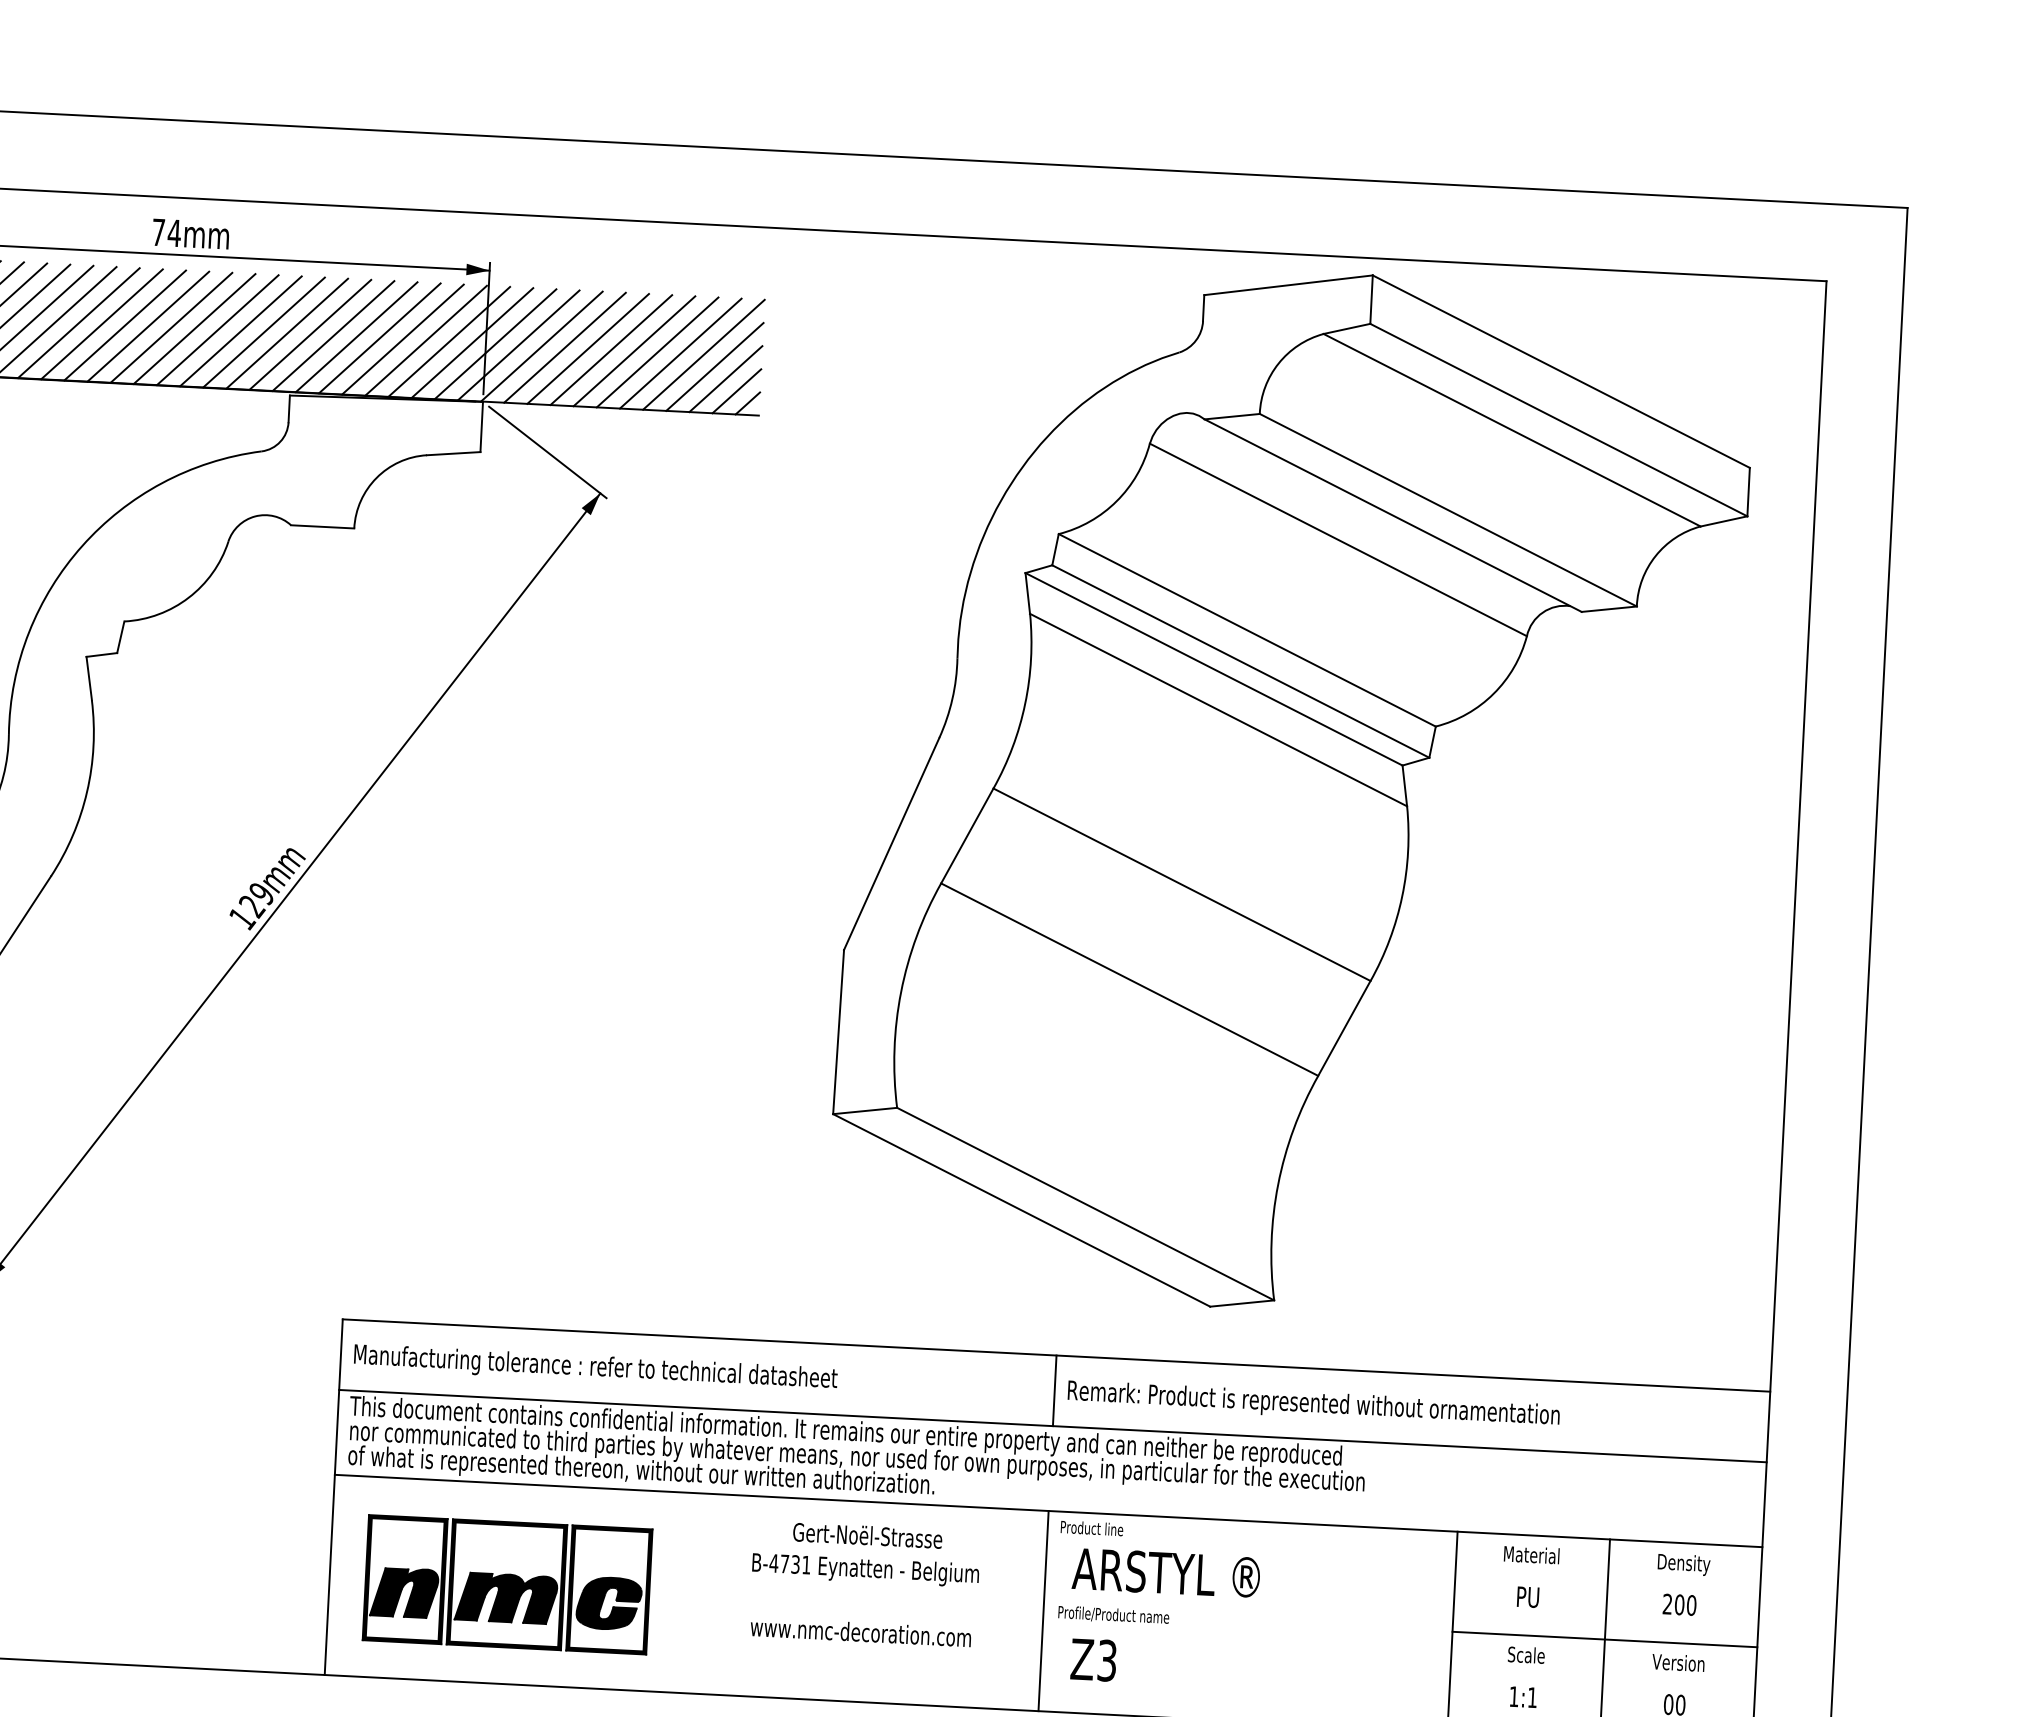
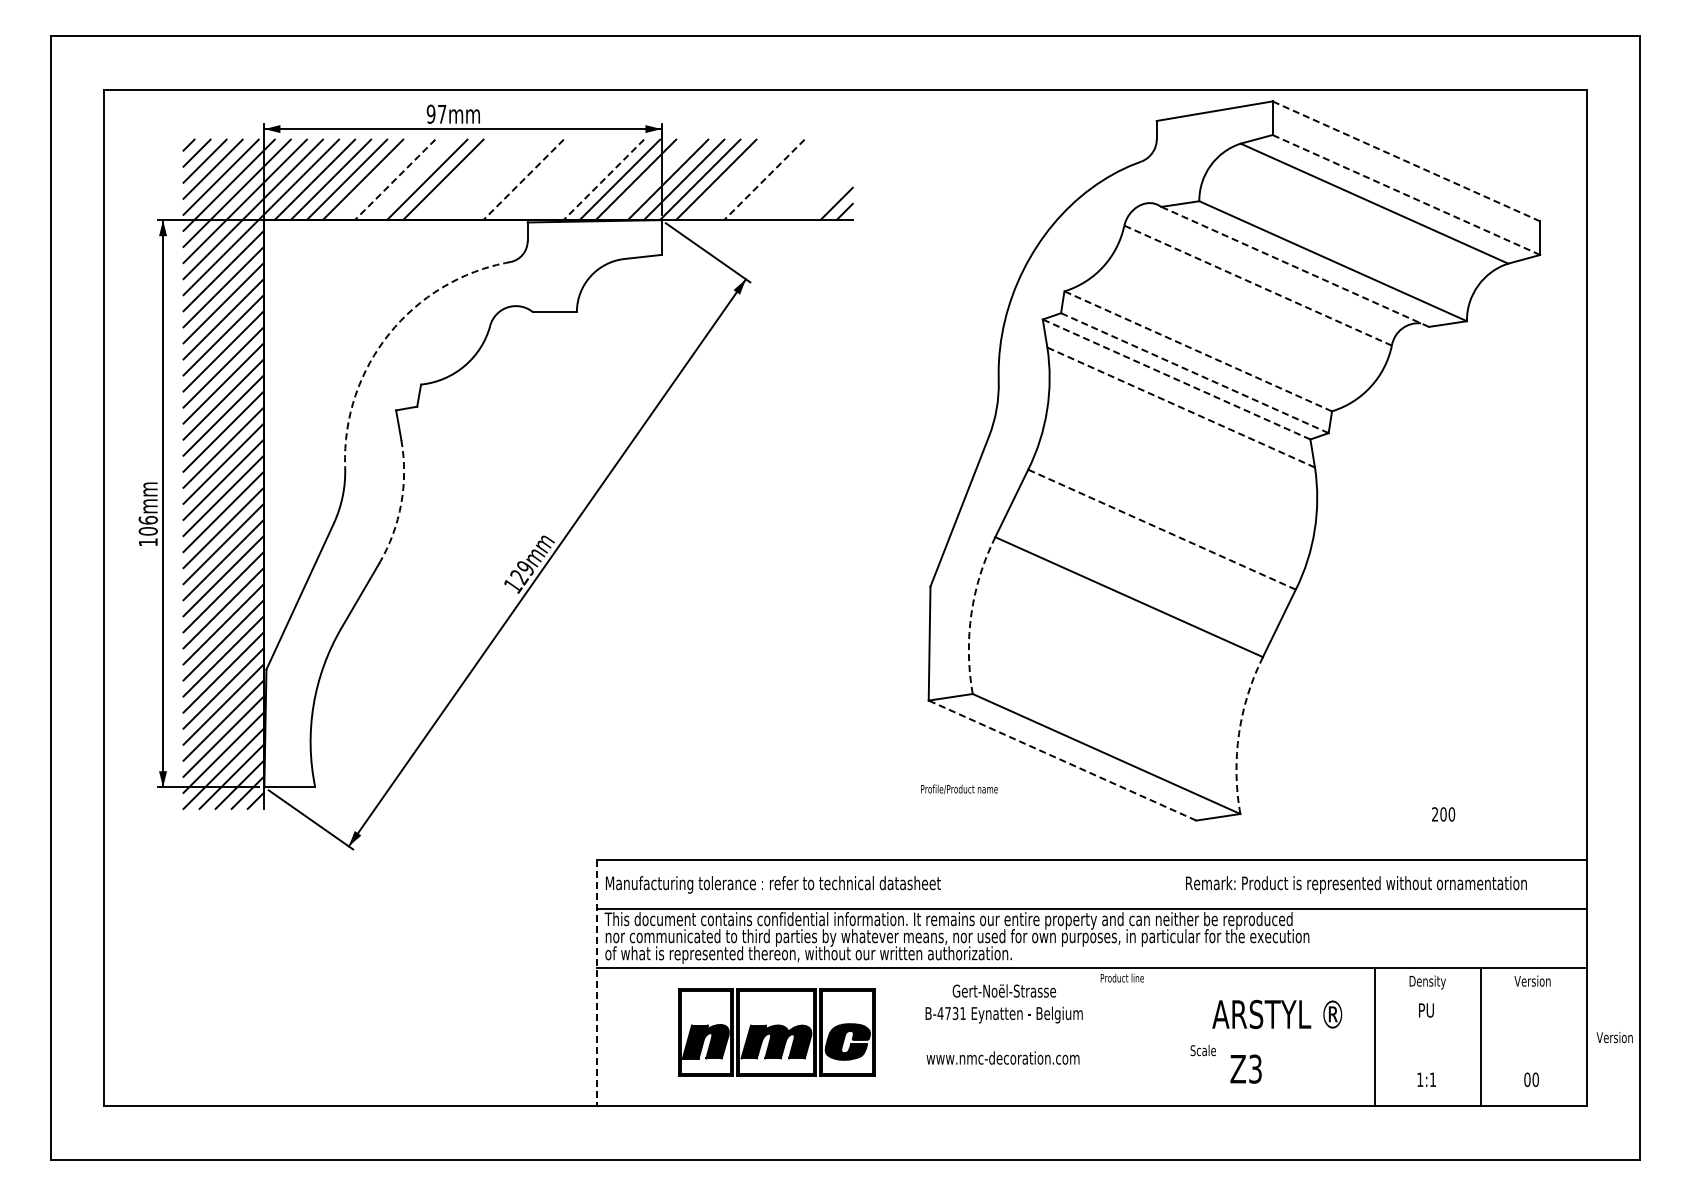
text: (166, 231) -> (436, 113), 74mm -> 97mm
line: (79, 322) -> (379, 179), removed
line: (102, 323) -> (395, 179), solid -> dashed
line: (125, 325) -> (411, 179), removed
line: (194, 328) -> (459, 179), removed
line: (217, 329) -> (475, 179), removed
line: (240, 330) -> (491, 179), removed
line: (263, 332) -> (507, 179), removed
line: (287, 333) -> (523, 179), solid -> dashed
line: (310, 334) -> (539, 179), removed
line: (333, 335) -> (555, 179), removed
line: (356, 336) -> (571, 179), removed
line: (379, 337) -> (587, 179), removed
line: (402, 339) -> (603, 179), solid -> dashed
line: (471, 342) -> (651, 179), removed
line: (588, 348) -> (732, 179), removed
line: (611, 349) -> (748, 179), removed
line: (634, 350) -> (764, 179), solid -> dashed
line: (657, 352) -> (780, 179), removed
line: (680, 353) -> (796, 179), removed
line: (703, 354) -> (812, 179), removed
line: (714, 366) -> (820, 187), removed
line: (1561, 371) -> (1406, 161), solid -> dashed
line: (725, 378) -> (828, 195), removed
line: (1558, 420) -> (1406, 195), solid -> dashed
line: (1393, 515) -> (1295, 266), solid -> dashed
line: (1338, 539) -> (1258, 285), solid -> dashed
arc: (82, 545) -> (389, 333), solid -> dashed
line: (1247, 630) -> (1198, 351), solid -> dashed
line: (1240, 661) -> (1194, 373), solid -> dashed
line: (1213, 669) -> (1176, 379), solid -> dashed
line: (1219, 710) -> (1181, 407), solid -> dashed
arc: (87, 791) -> (401, 503), solid -> dashed
line: (1182, 884) -> (1162, 529), solid -> dashed
arc: (901, 991) -> (971, 613), solid -> dashed
arc: (1278, 1184) -> (1239, 733), solid -> dashed
line: (1021, 1210) -> (1062, 760), solid -> dashed
line: (1054, 1389) -> (1091, 883), removed
text: (1313, 1404) -> (1356, 884), moved
line: (333, 1497) -> (596, 983), solid -> dashed
text: (1531, 1557) -> (1427, 982), Material -> Density
text: (1683, 1564) -> (1532, 982), Density -> Version
text: (1166, 1573) -> (1277, 1014), moved
text: (863, 1583) -> (1003, 1024), moved
part: (506, 1584) -> (776, 1032), moved
text: (1679, 1604) -> (1443, 814), moved
line: (1043, 1610) -> (1091, 1036), removed
text: (1113, 1615) -> (959, 789), moved
line: (1604, 1640) -> (1480, 1037), removed
text: (1525, 1654) -> (1202, 1050), moved
text: (1092, 1659) -> (1245, 1068), moved
text: (1678, 1662) -> (1614, 1037), moved

